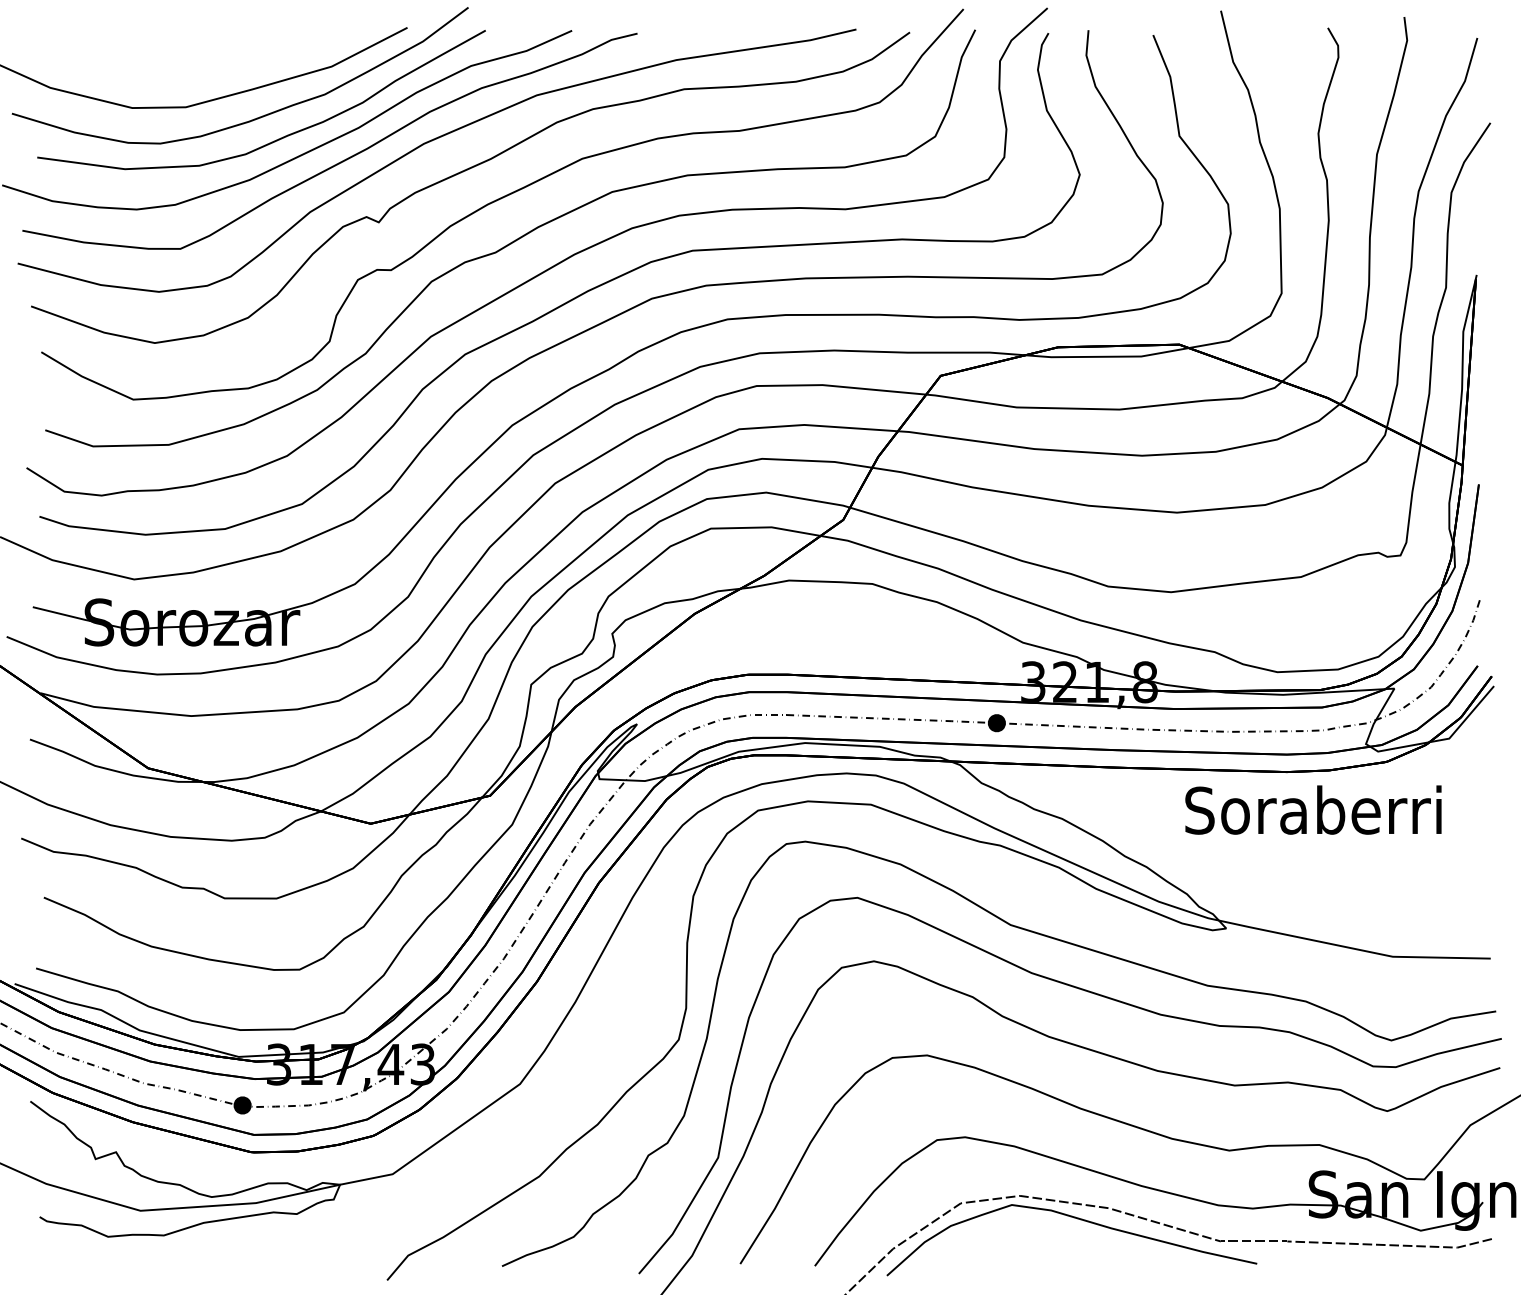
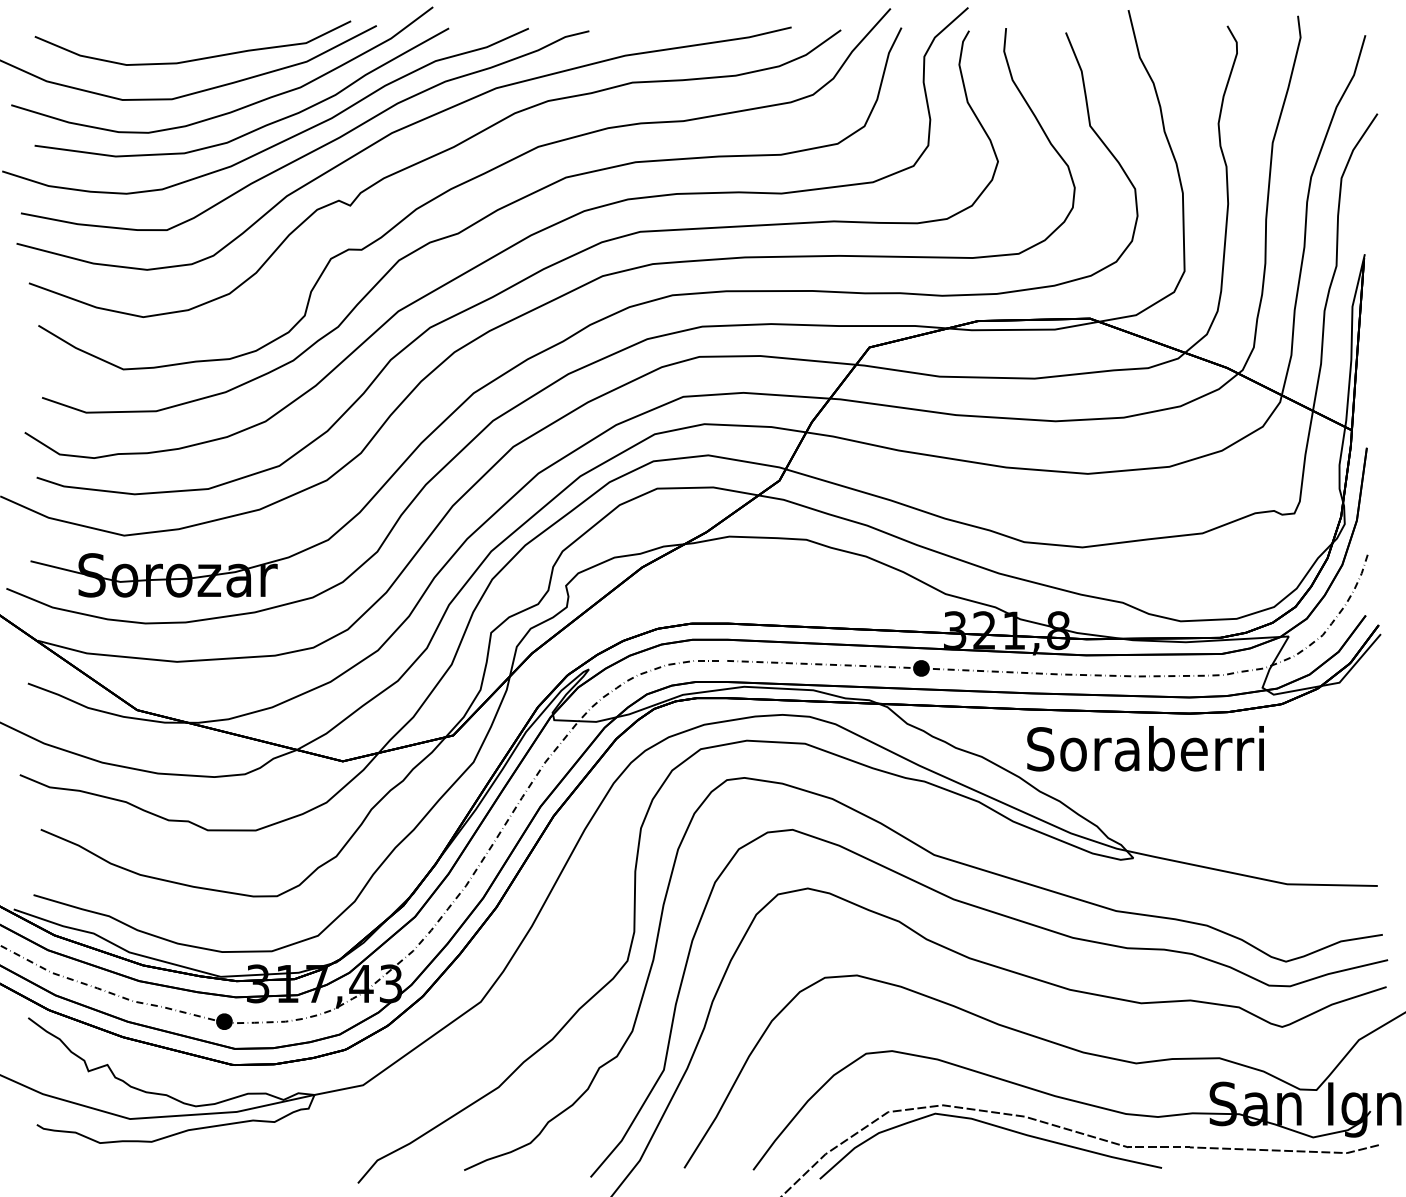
curve: (211, 63) -> (195, 58), added
text: (1313, 809) -> (1145, 748), moved

